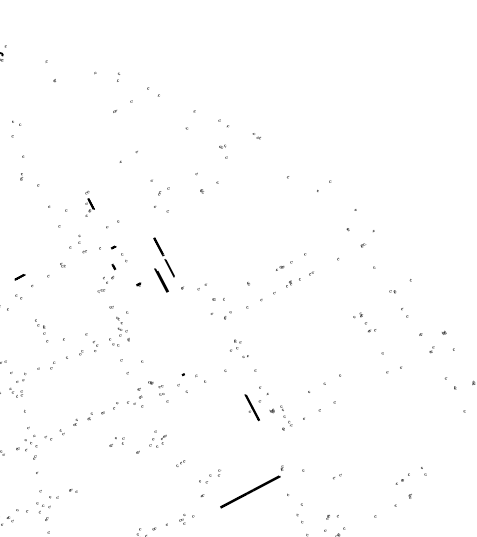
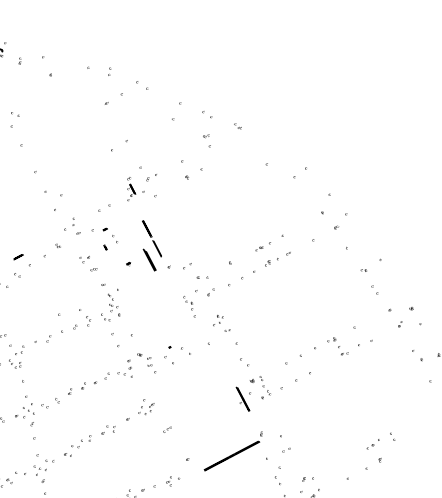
part: (21, 176) -> (19, 60), moved
part: (89, 203) -> (131, 188), moved
part: (108, 279) -> (84, 259), moved
part: (364, 322) -> (337, 346), moved
part: (41, 330) -> (189, 306), moved
part: (252, 407) -> (243, 399), moved
part: (116, 441) -> (107, 429), moved
part: (209, 476) -> (81, 441), moved
part: (337, 476) -> (286, 450), moved

